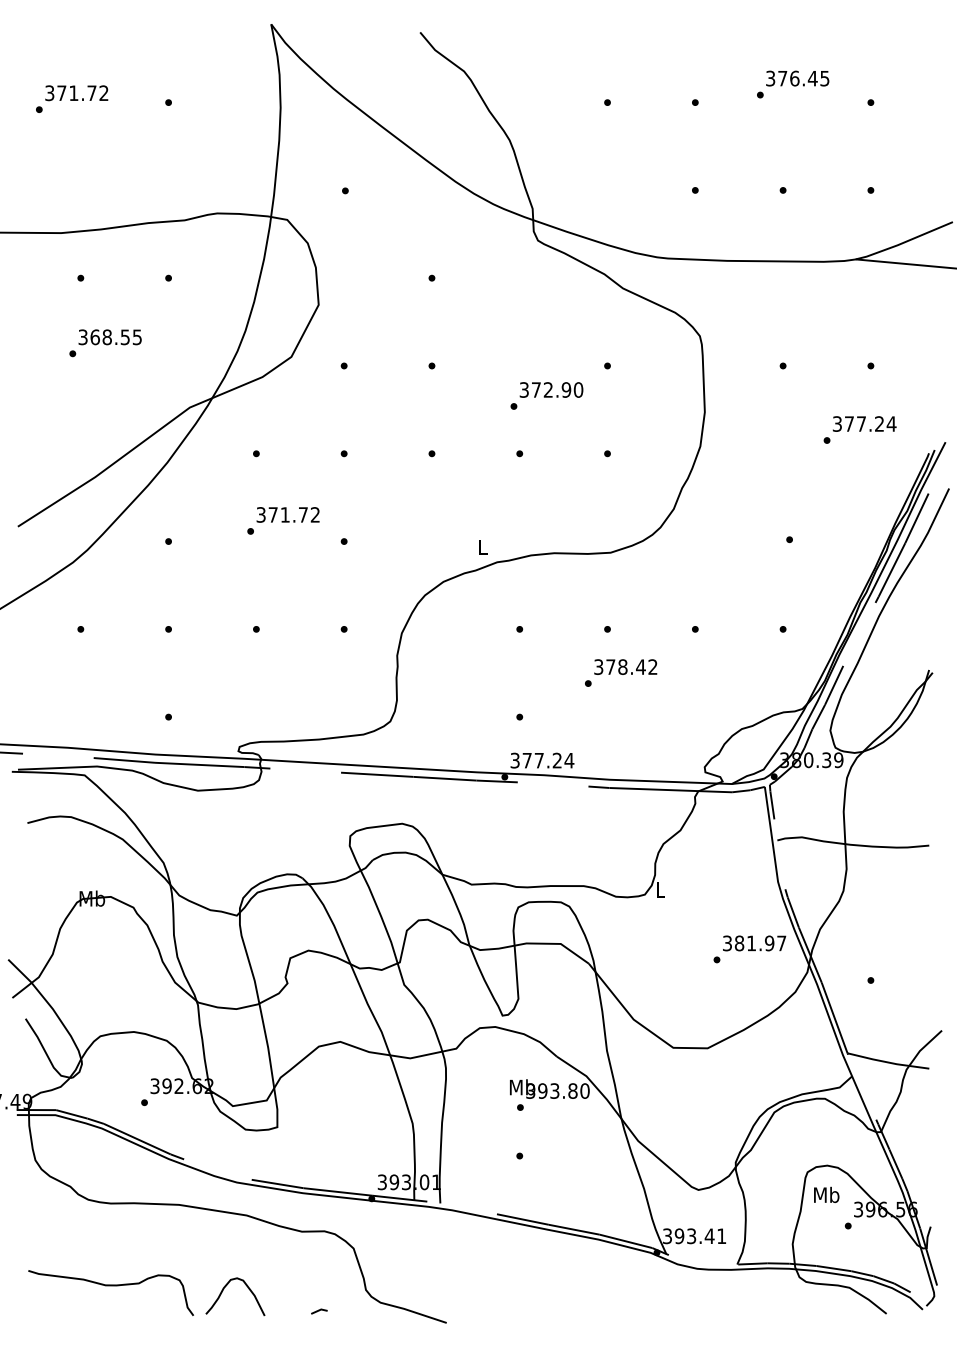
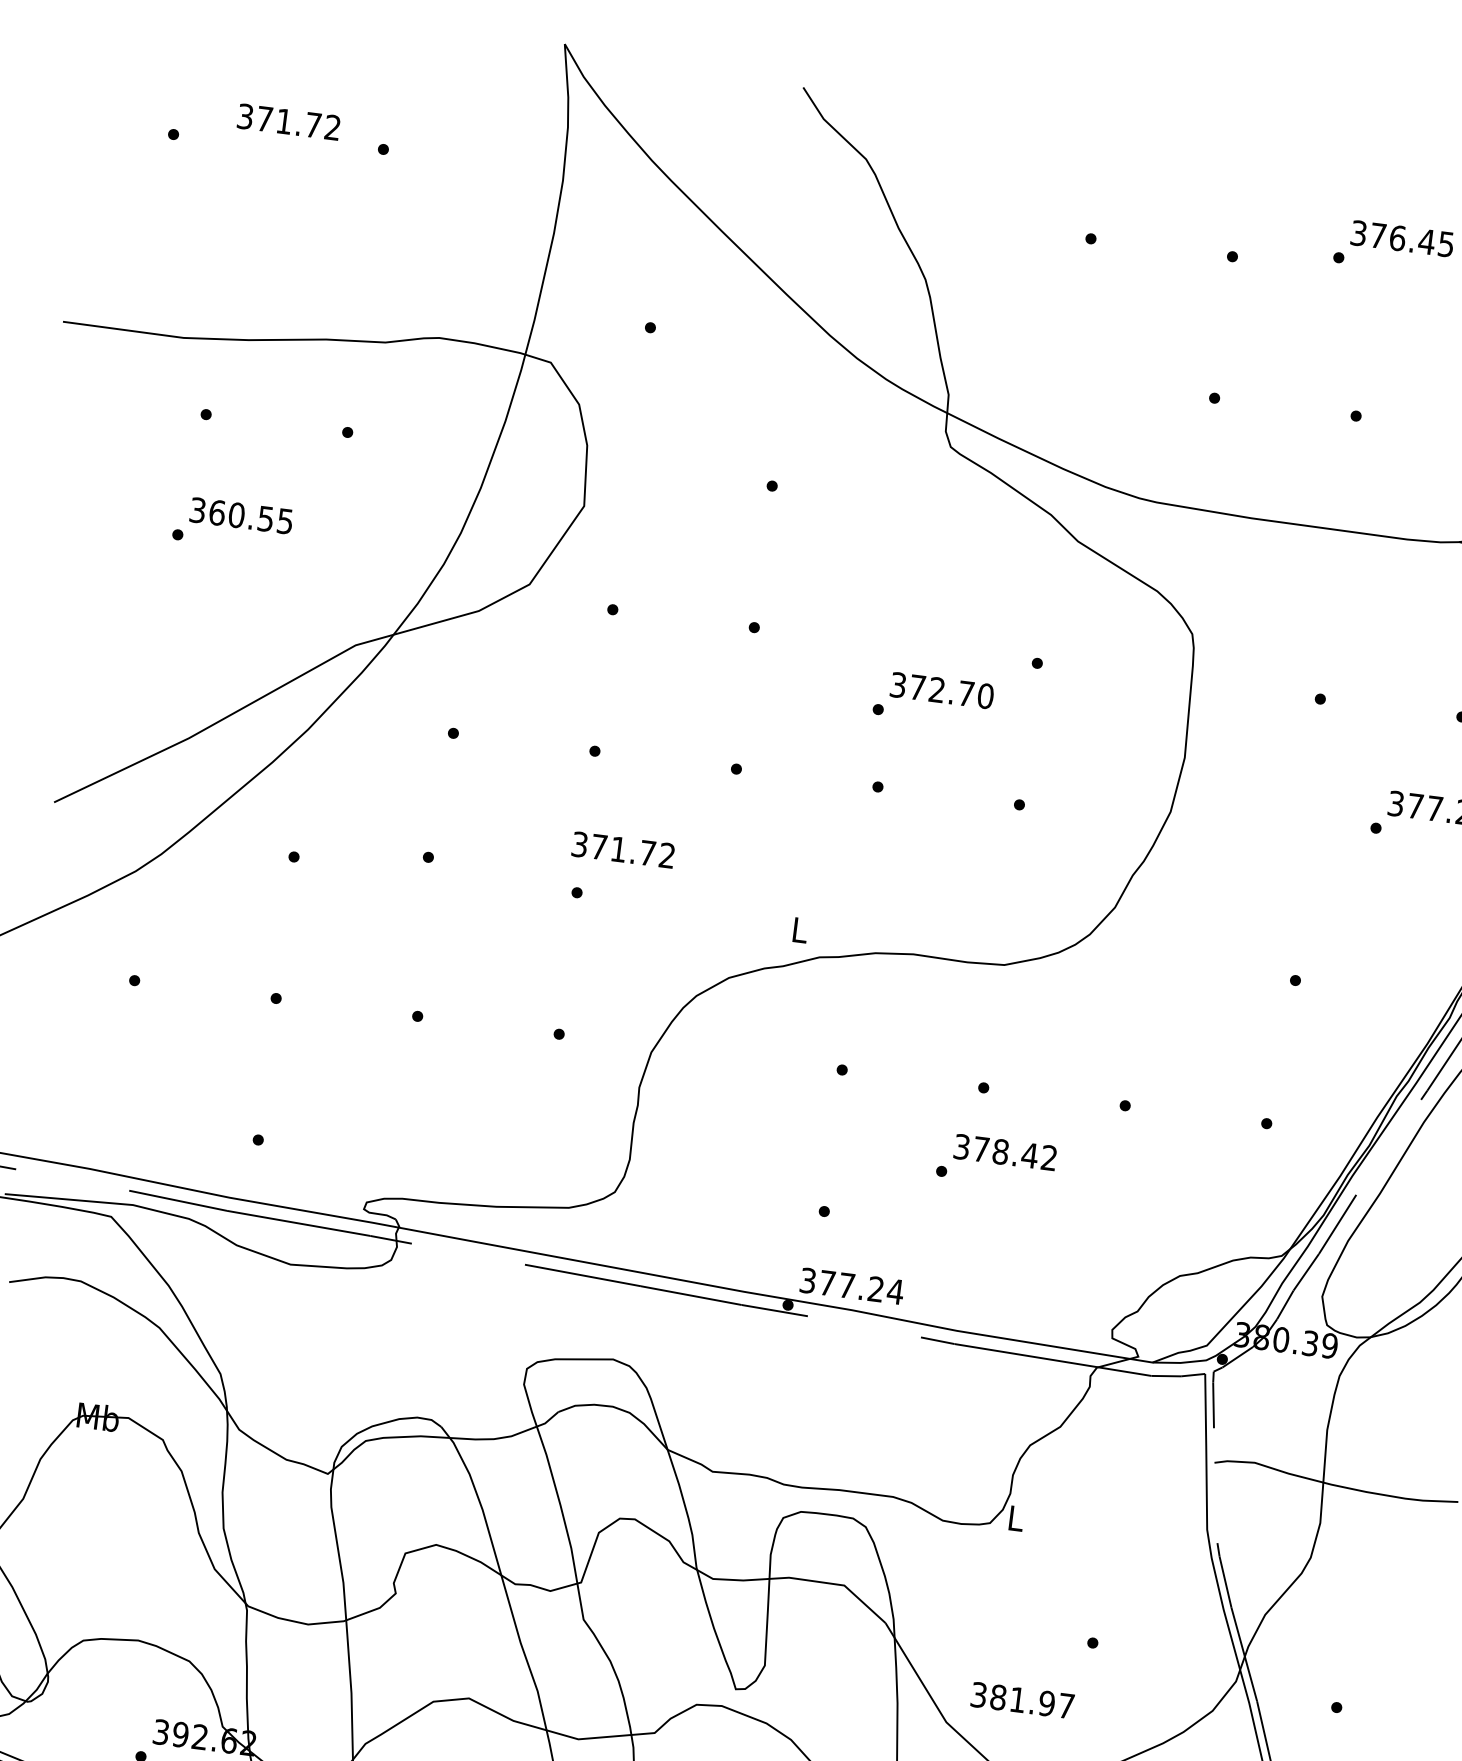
text: (76, 93) -> (288, 122), moved
text: (106, 336) -> (235, 513), 368.55 -> 360.55
text: (566, 389) -> (966, 692), 372.90 -> 372.70
text: (287, 514) -> (622, 849), moved
text: (754, 943) -> (1022, 1700), moved

